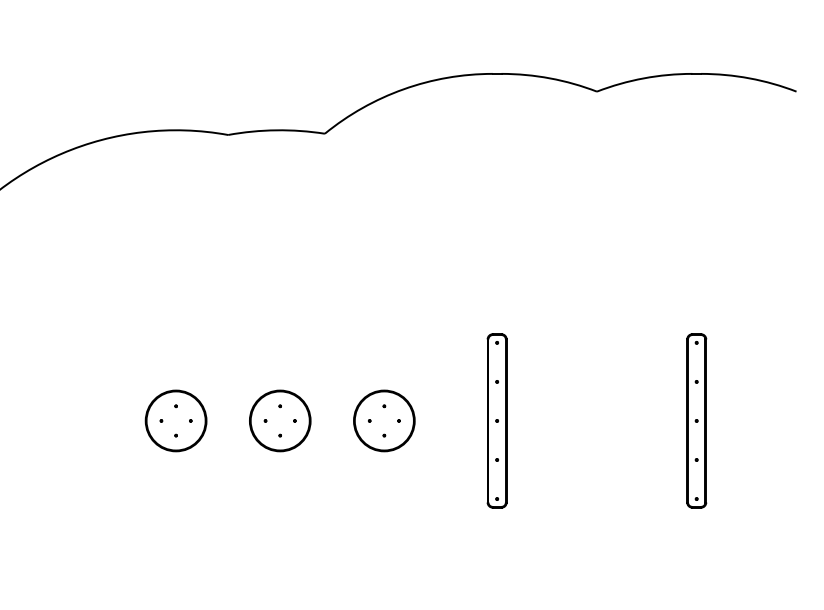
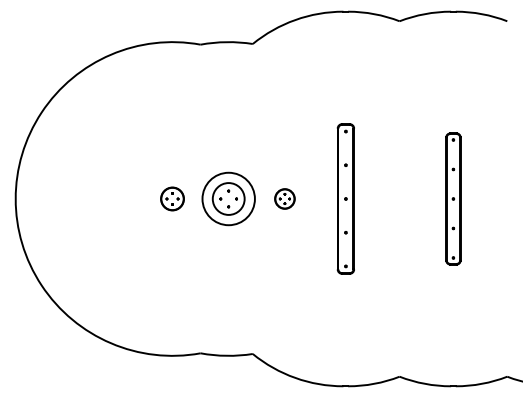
part: (176, 420) -> (172, 198), size x0.7
circle: (279, 420) -> (228, 198), size x1.6
part: (383, 420) -> (284, 198), size x0.6
part: (496, 420) -> (345, 198), size x1.6
part: (696, 420) -> (453, 198), size x1.4

